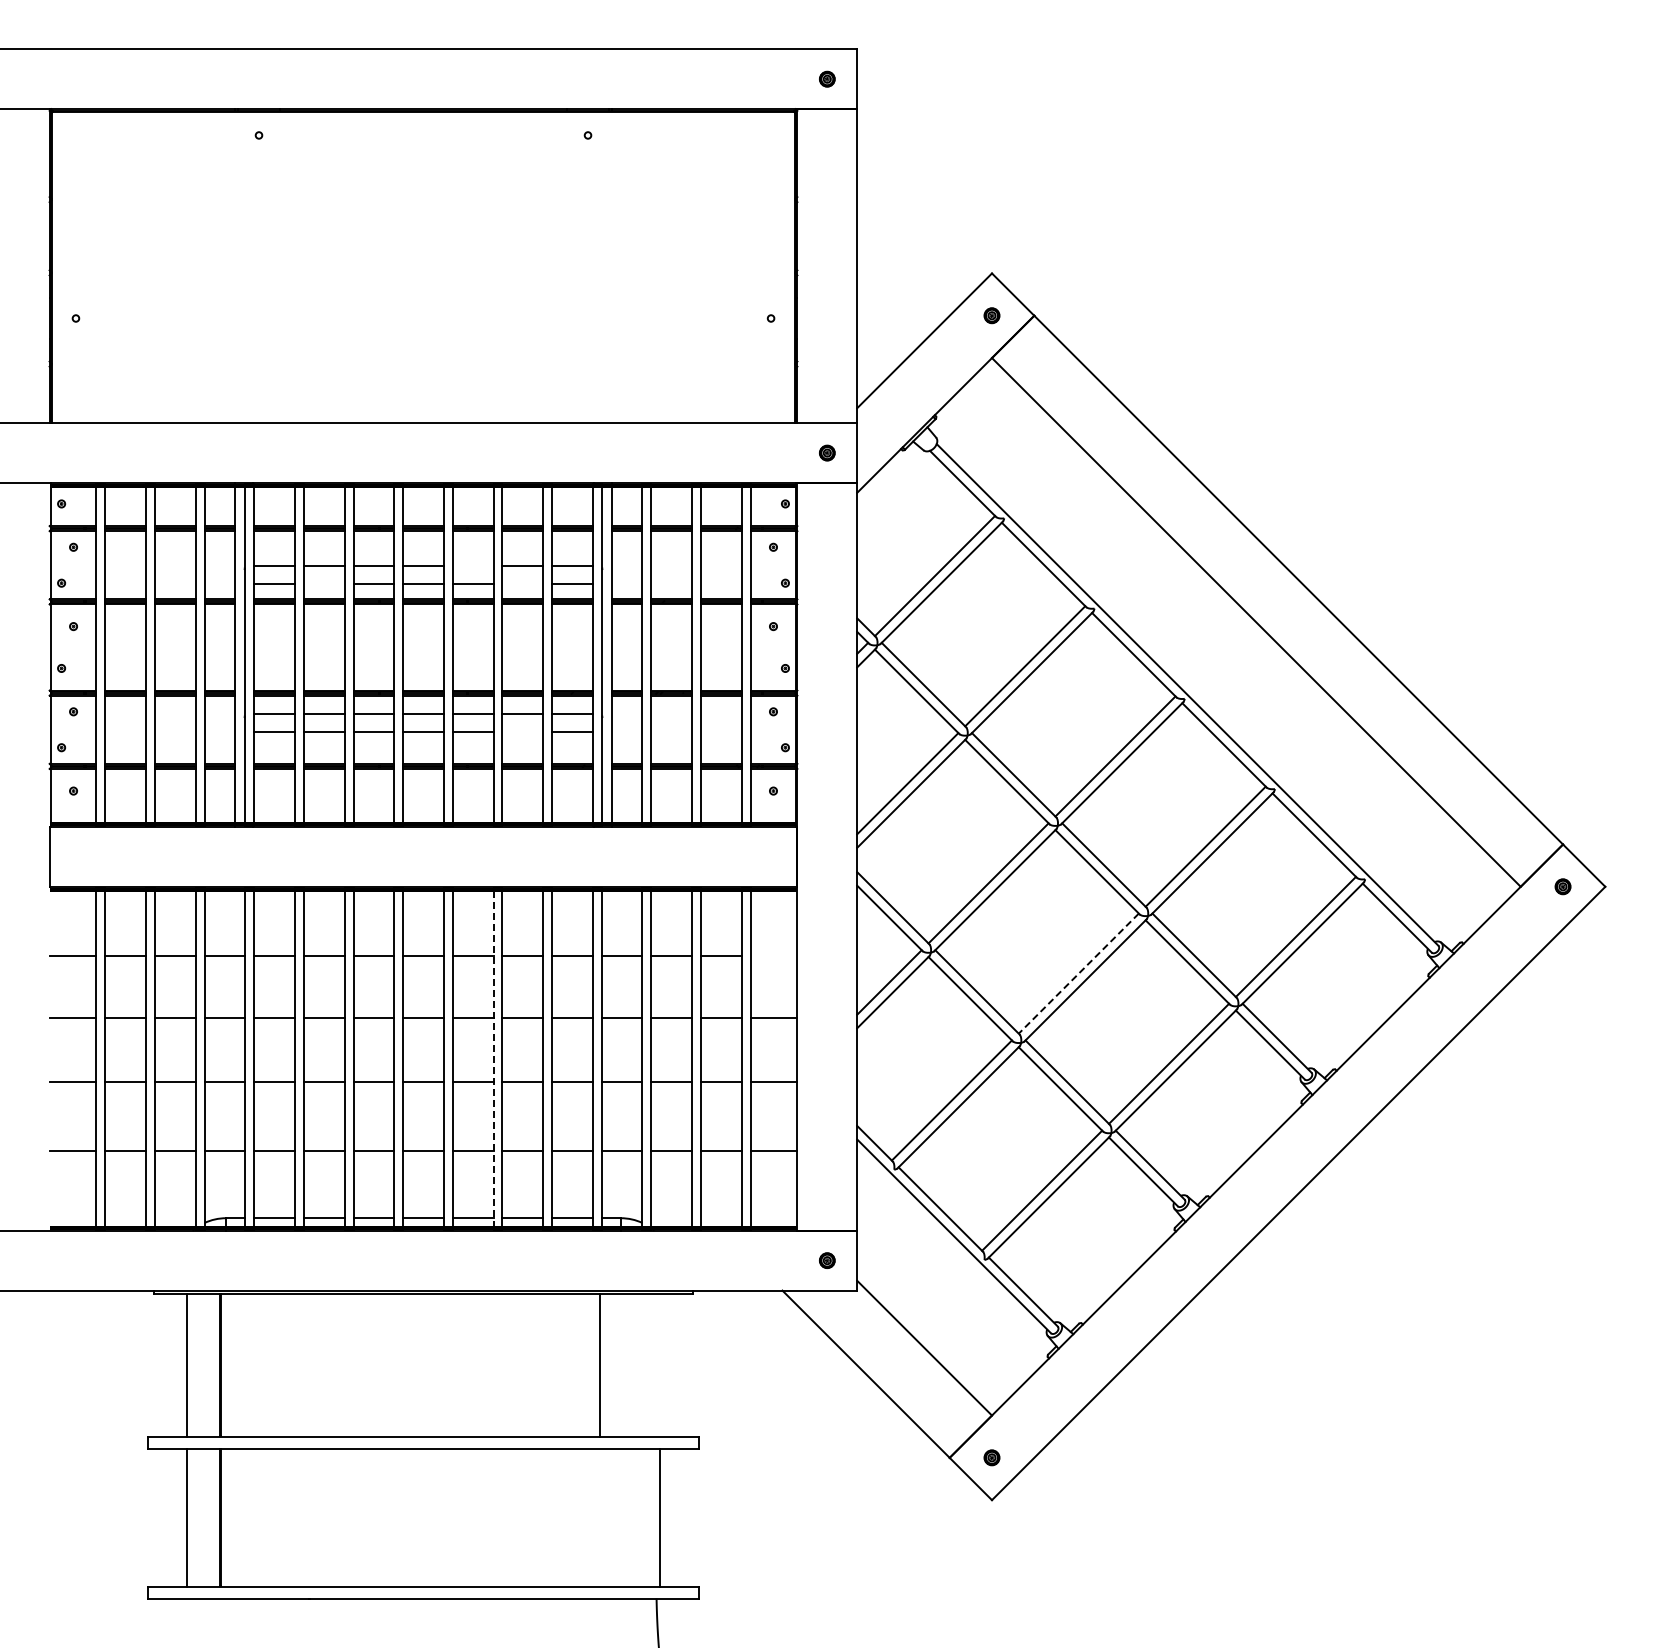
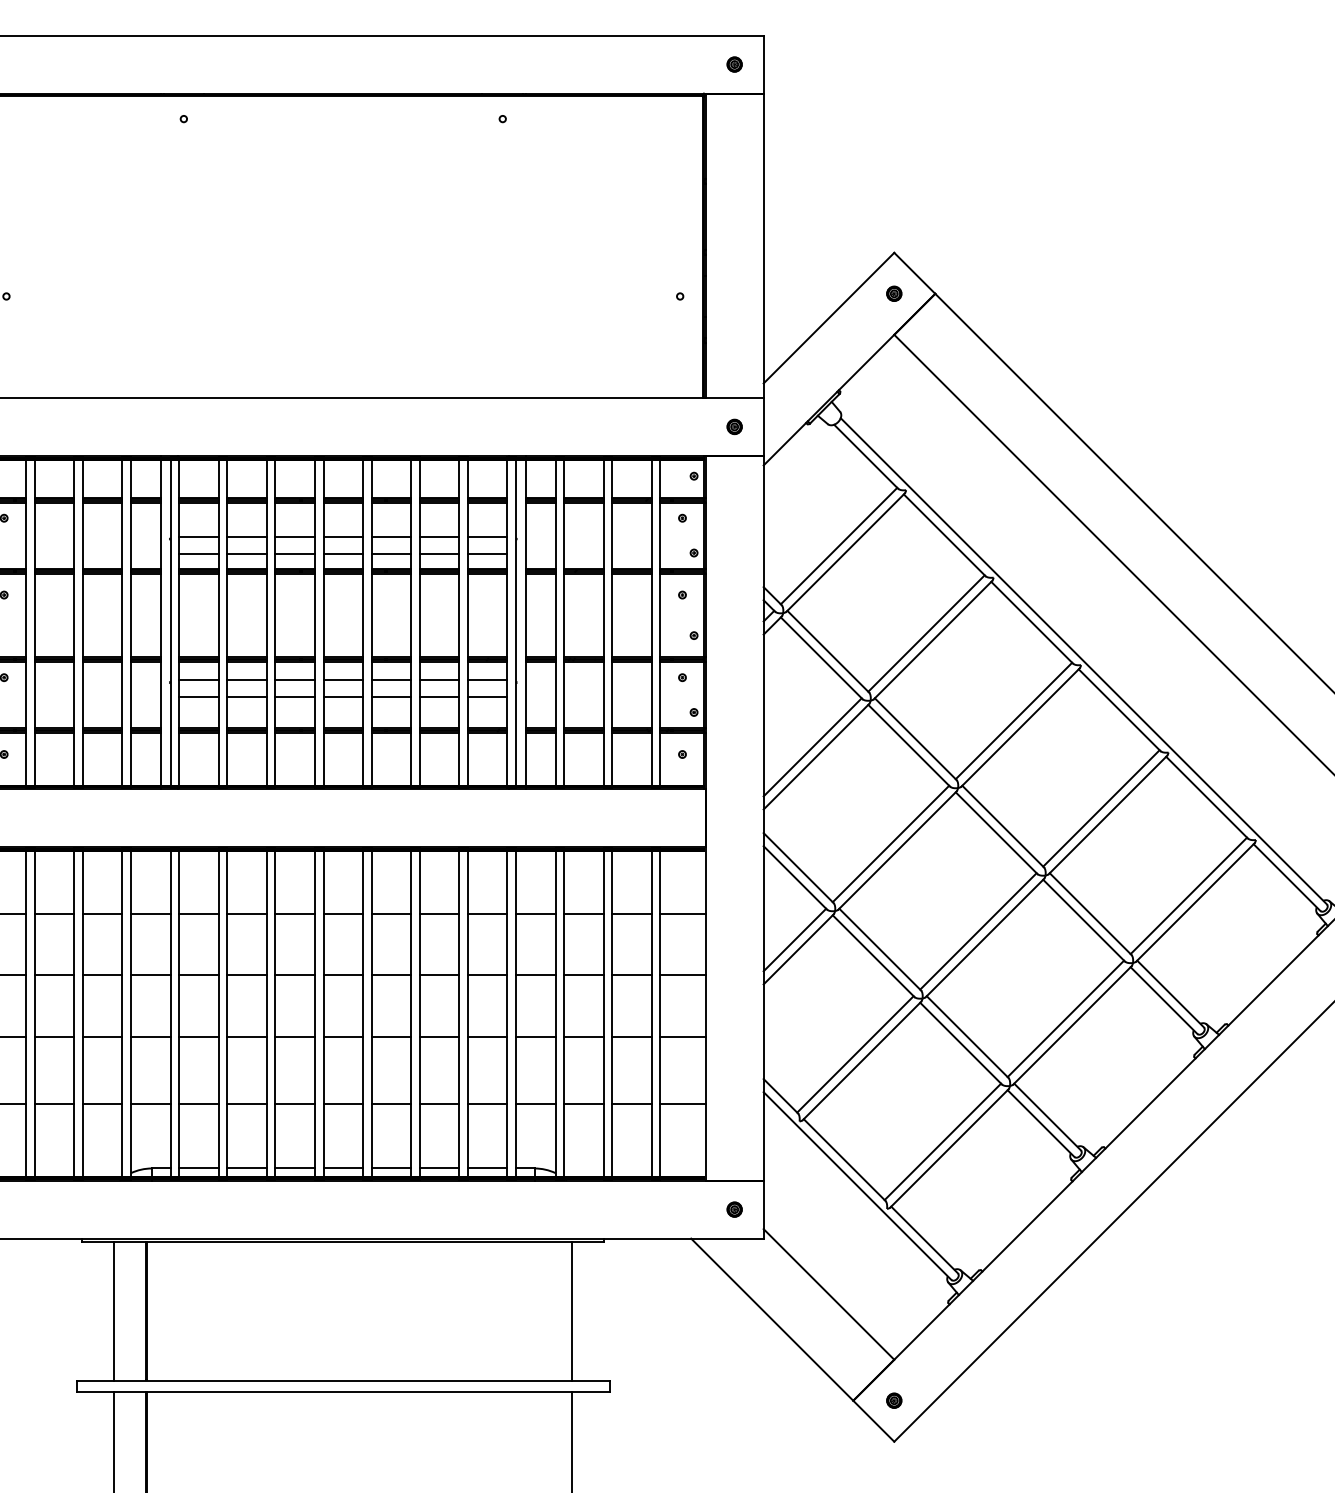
line: (472, 566) -> (390, 536), added
line: (323, 584) -> (246, 554), added
line: (522, 584) -> (439, 554), added
line: (522, 732) -> (439, 697), added
line: (773, 956) -> (682, 914), added
line: (1078, 973) -> (978, 931), dashed -> solid
line: (493, 1059) -> (411, 1014), dashed -> solid
line: (599, 1365) -> (572, 1311), moved

